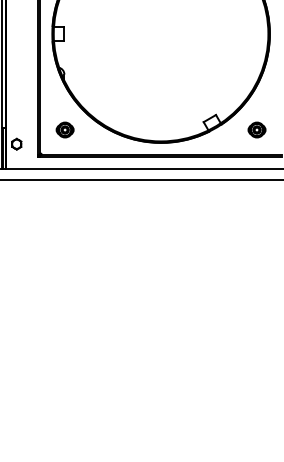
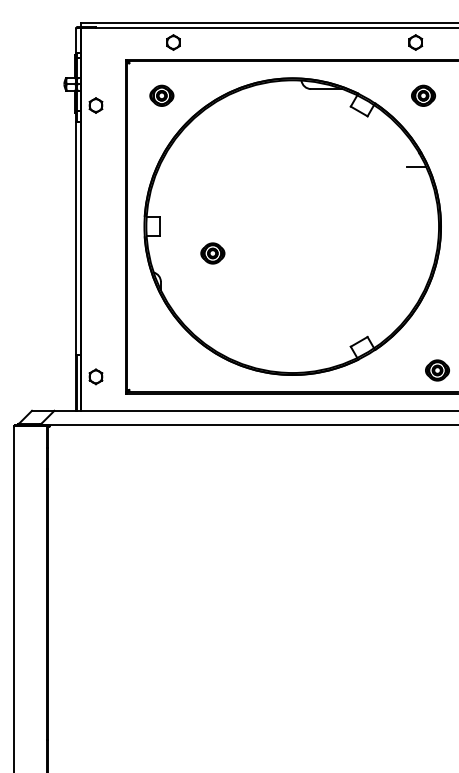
part: (64, 130) -> (212, 253), moved
part: (257, 130) -> (437, 370), moved

